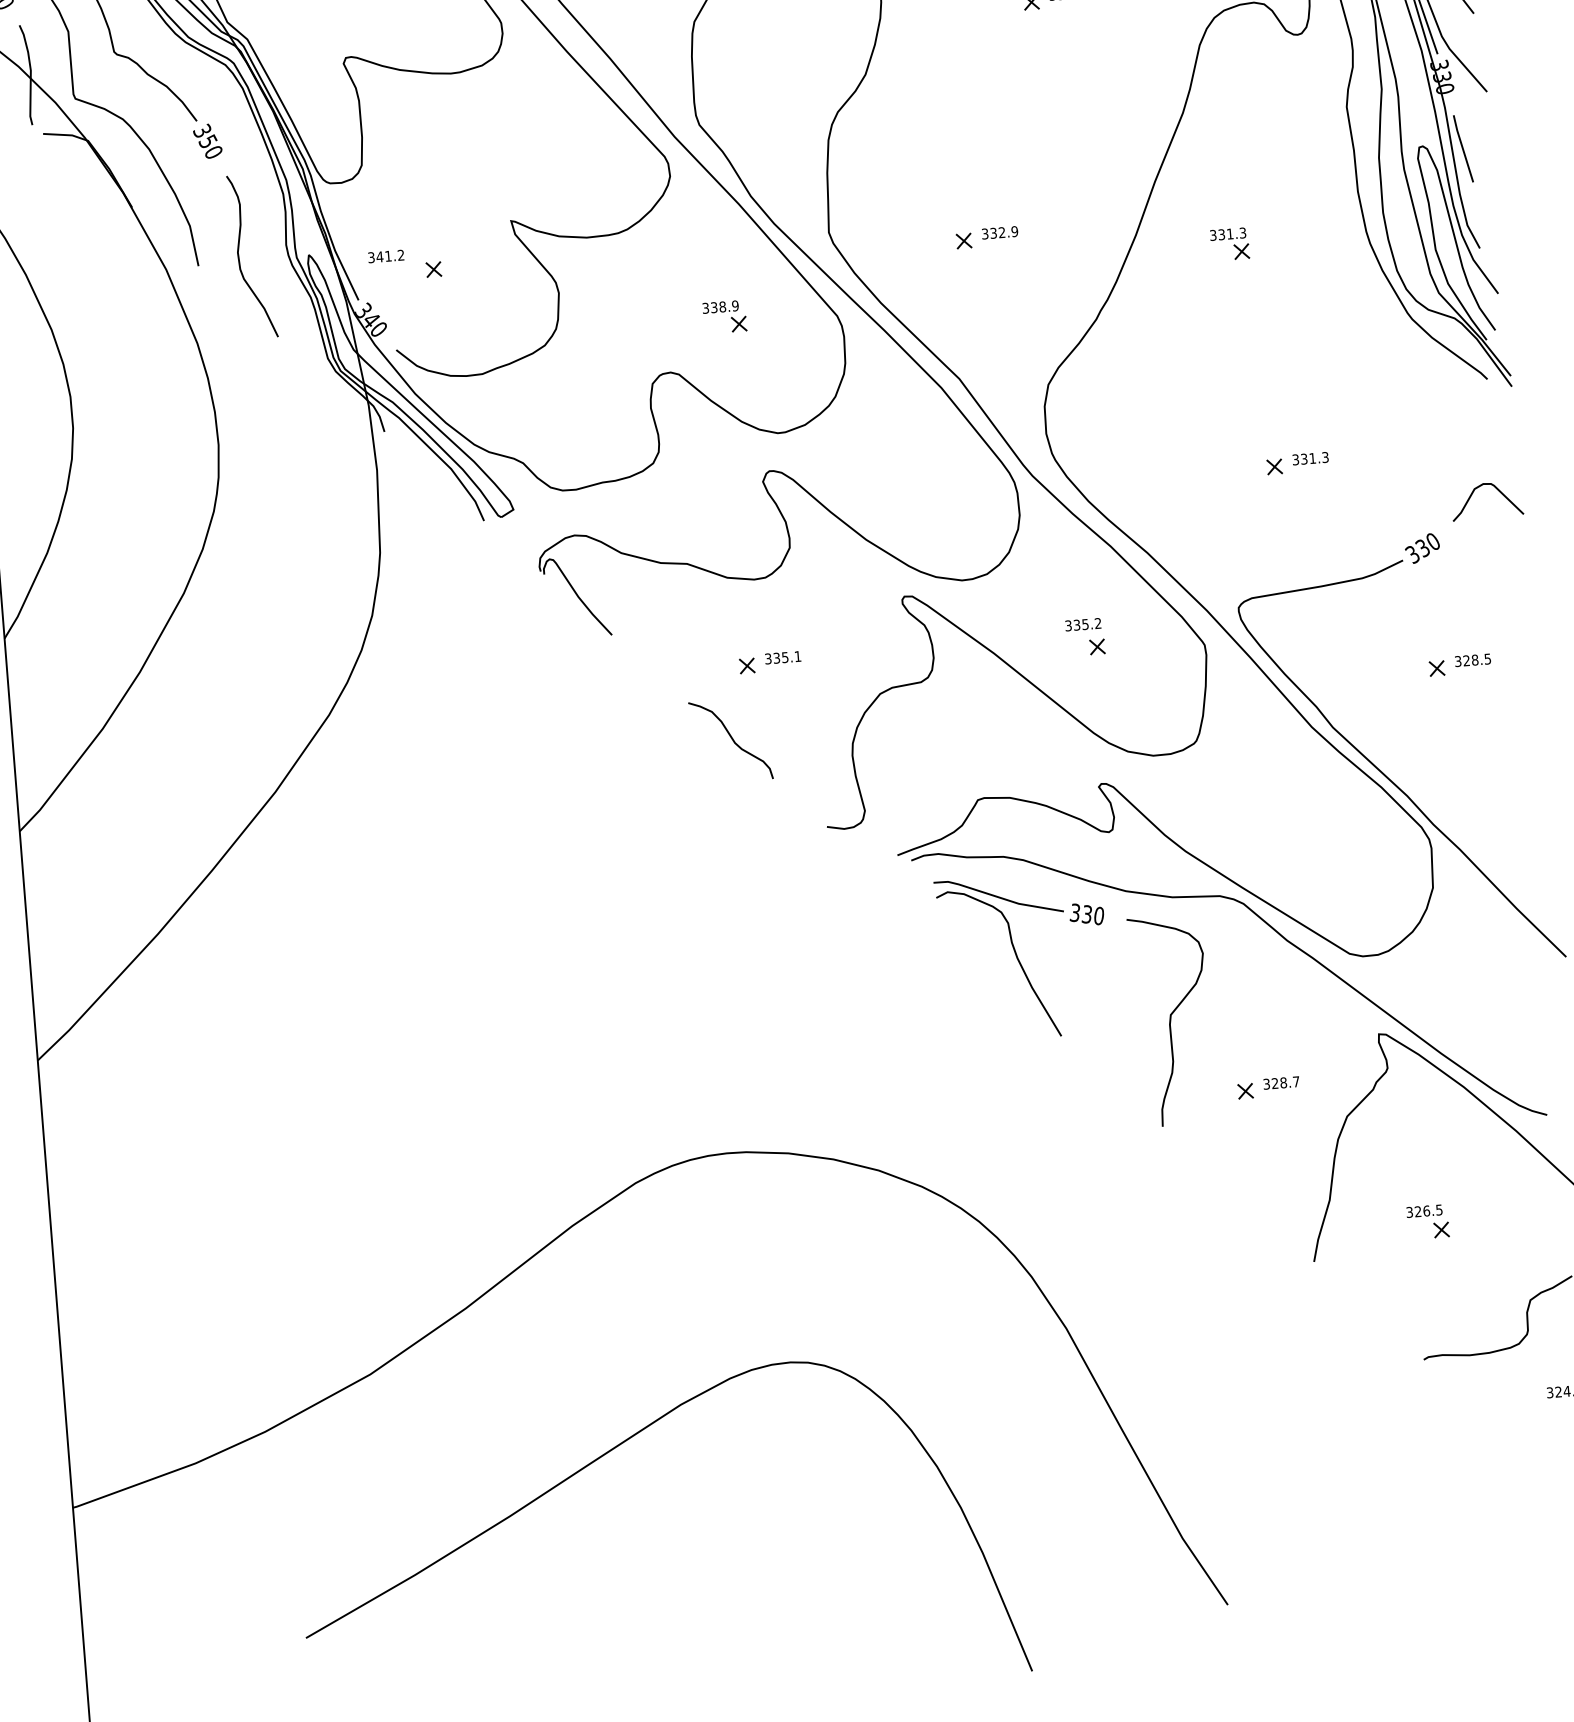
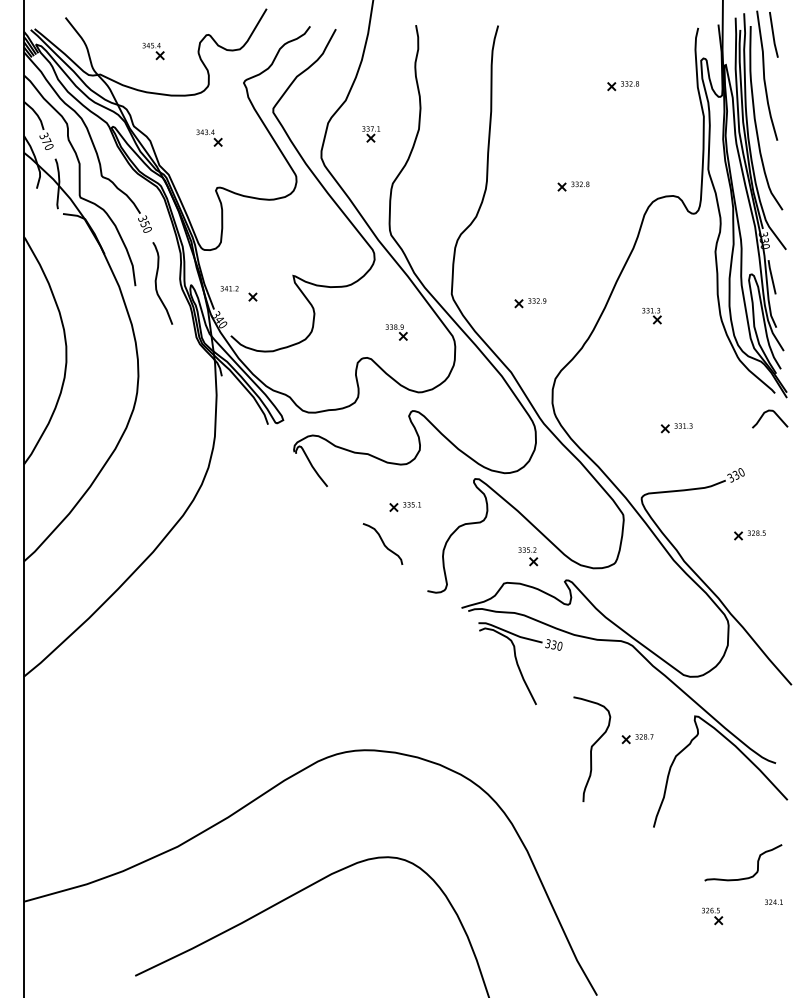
curve: (1494, 489) -> (774, 413), moved
part: (1086, 637) -> (528, 556), moved
curve: (1172, 1020) -> (592, 749), moved
part: (1428, 1222) -> (712, 916), moved

